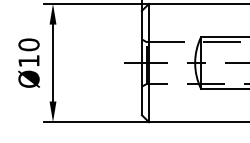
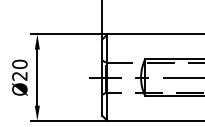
text: (28, 61) -> (19, 76), Ø10 -> Ø20

